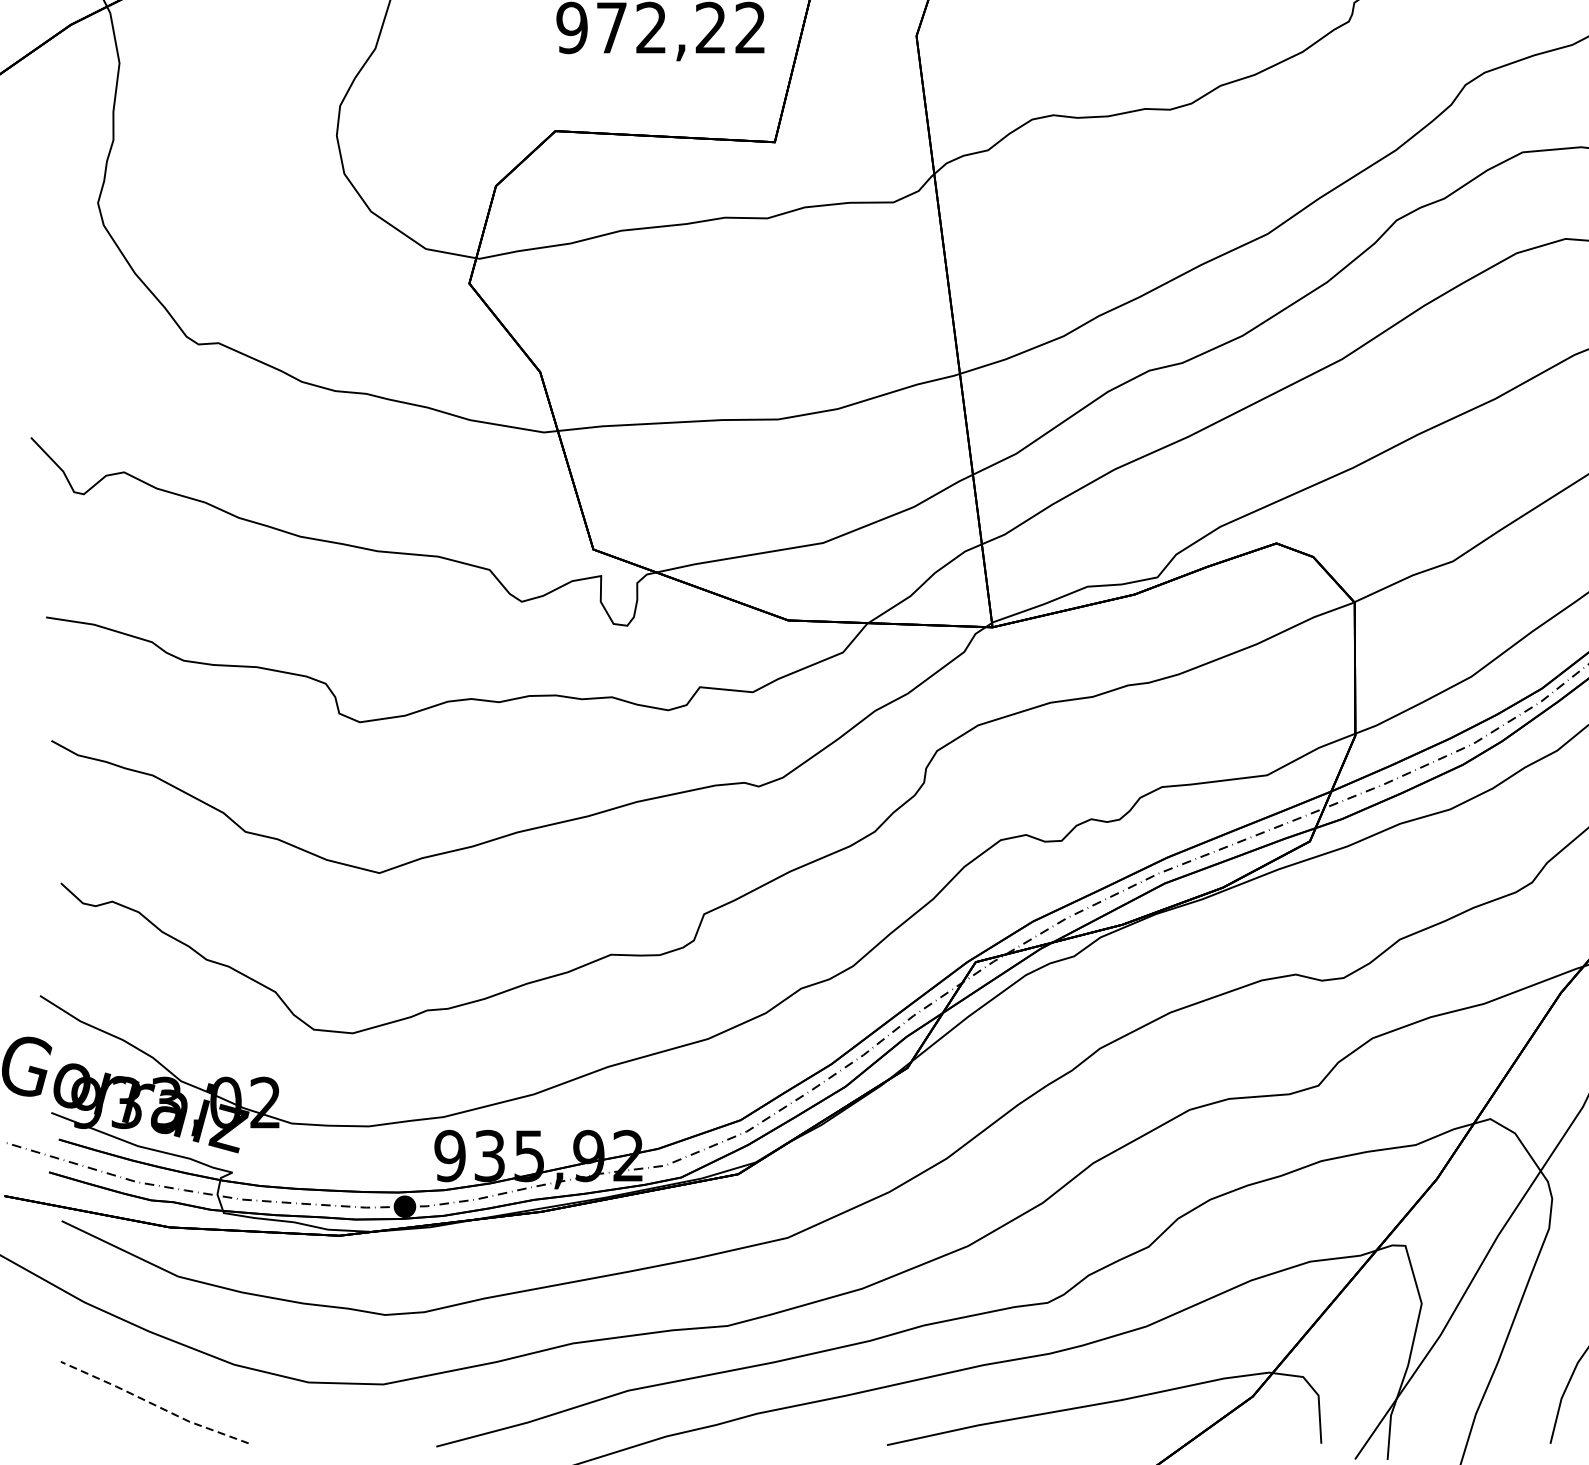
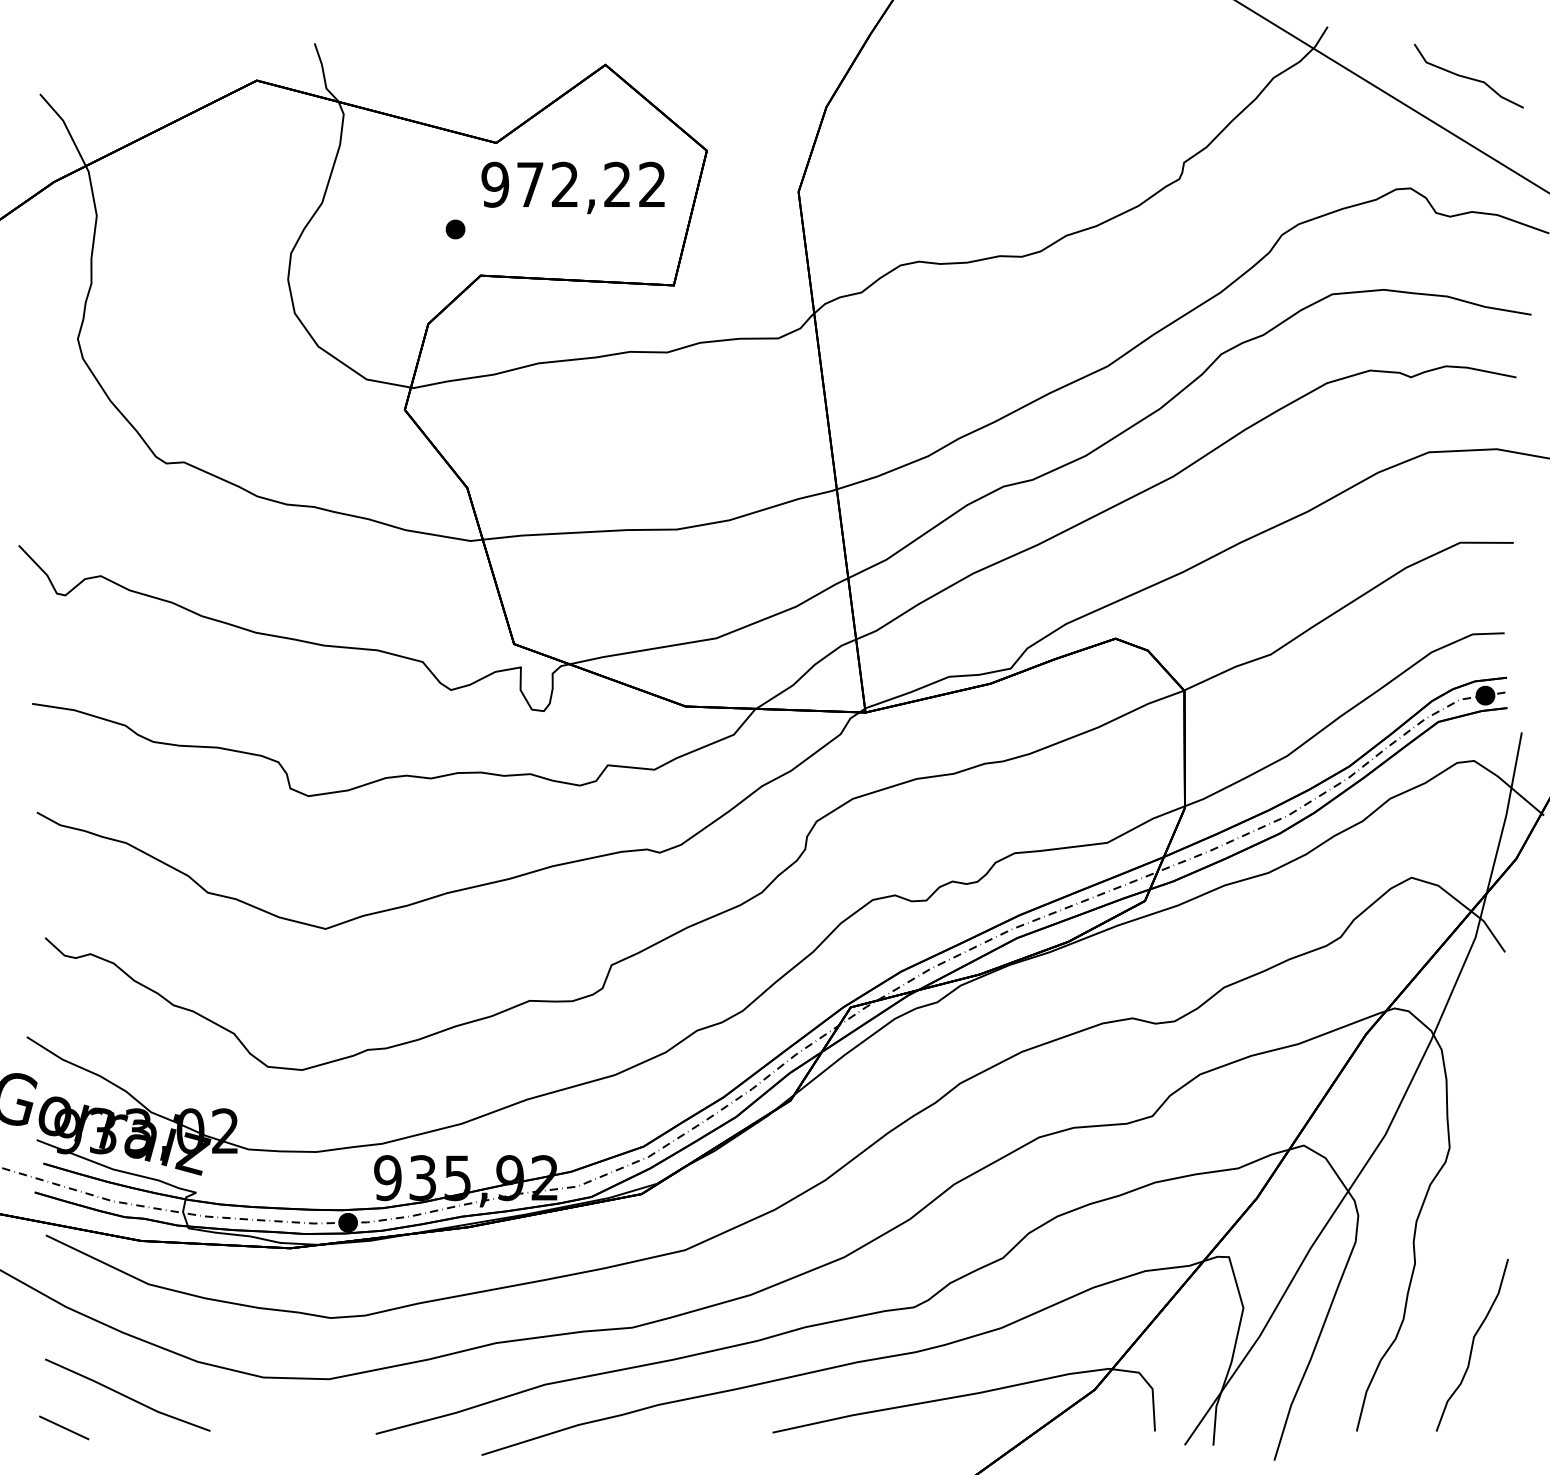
part: (526, 78) -> (455, 229), added
line: (153, 1404) -> (126, 1396), dashed -> solid
line: (82, 1439) -> (64, 1427), added

